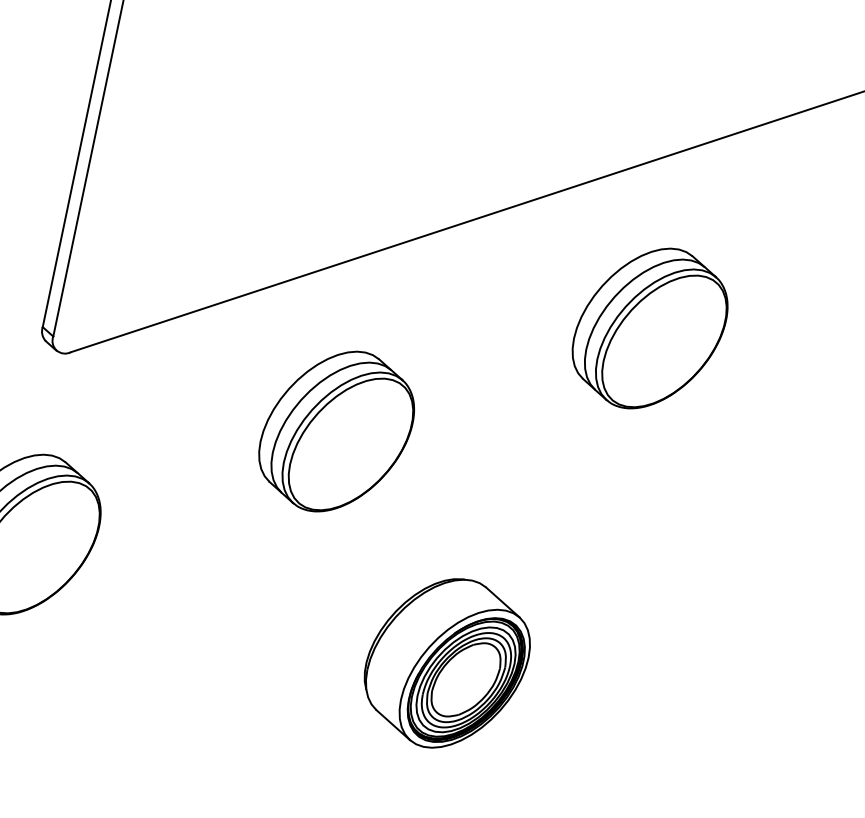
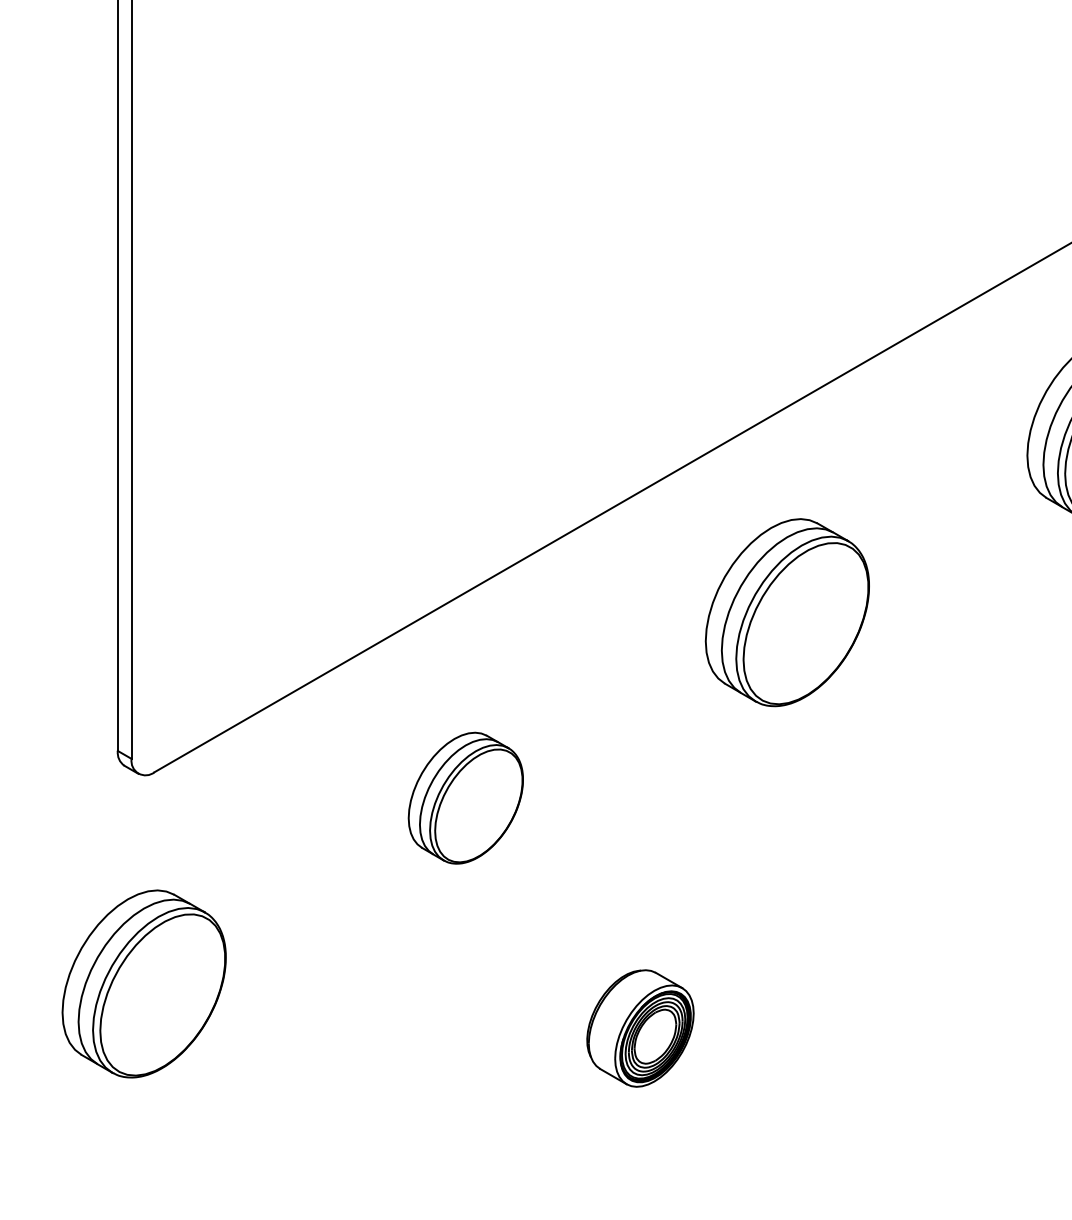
part: (336, 430) -> (465, 797), size x0.7
part: (446, 663) -> (640, 1028), size x0.6

